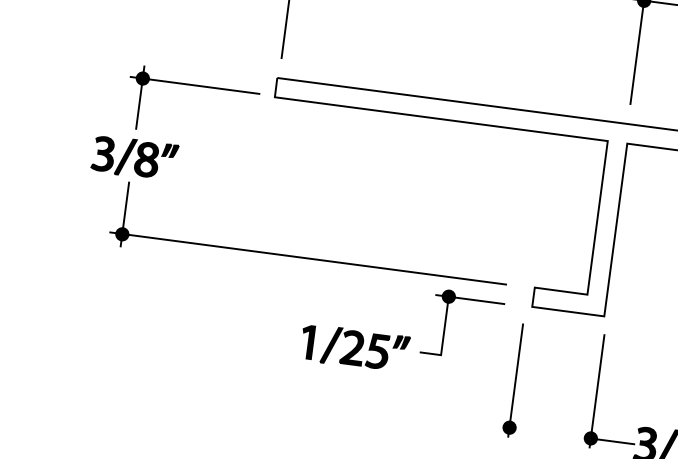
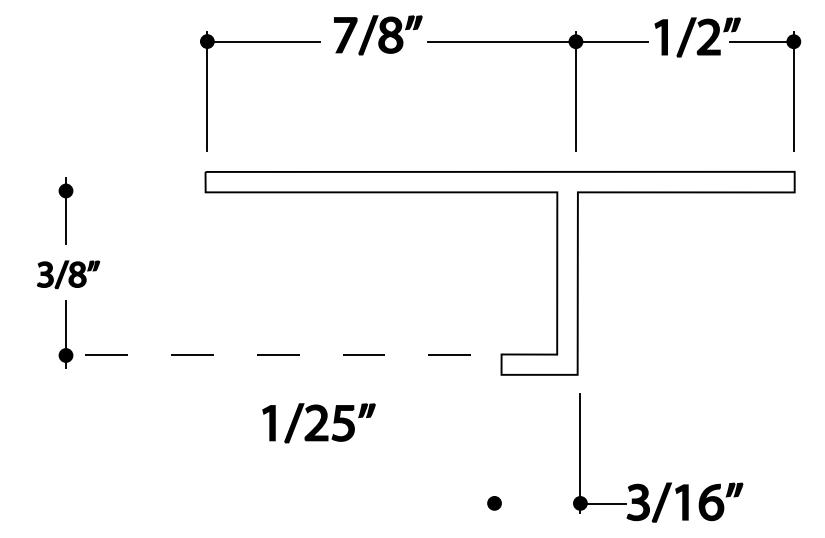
line: (195, 85) -> (121, 190), removed
part: (134, 157) -> (68, 274), size x0.7
line: (307, 258) -> (261, 355), solid -> dashed
part: (445, 322) -> (413, 402), removed
part: (354, 348) -> (318, 423), moved
line: (515, 380) -> (494, 453), removed

